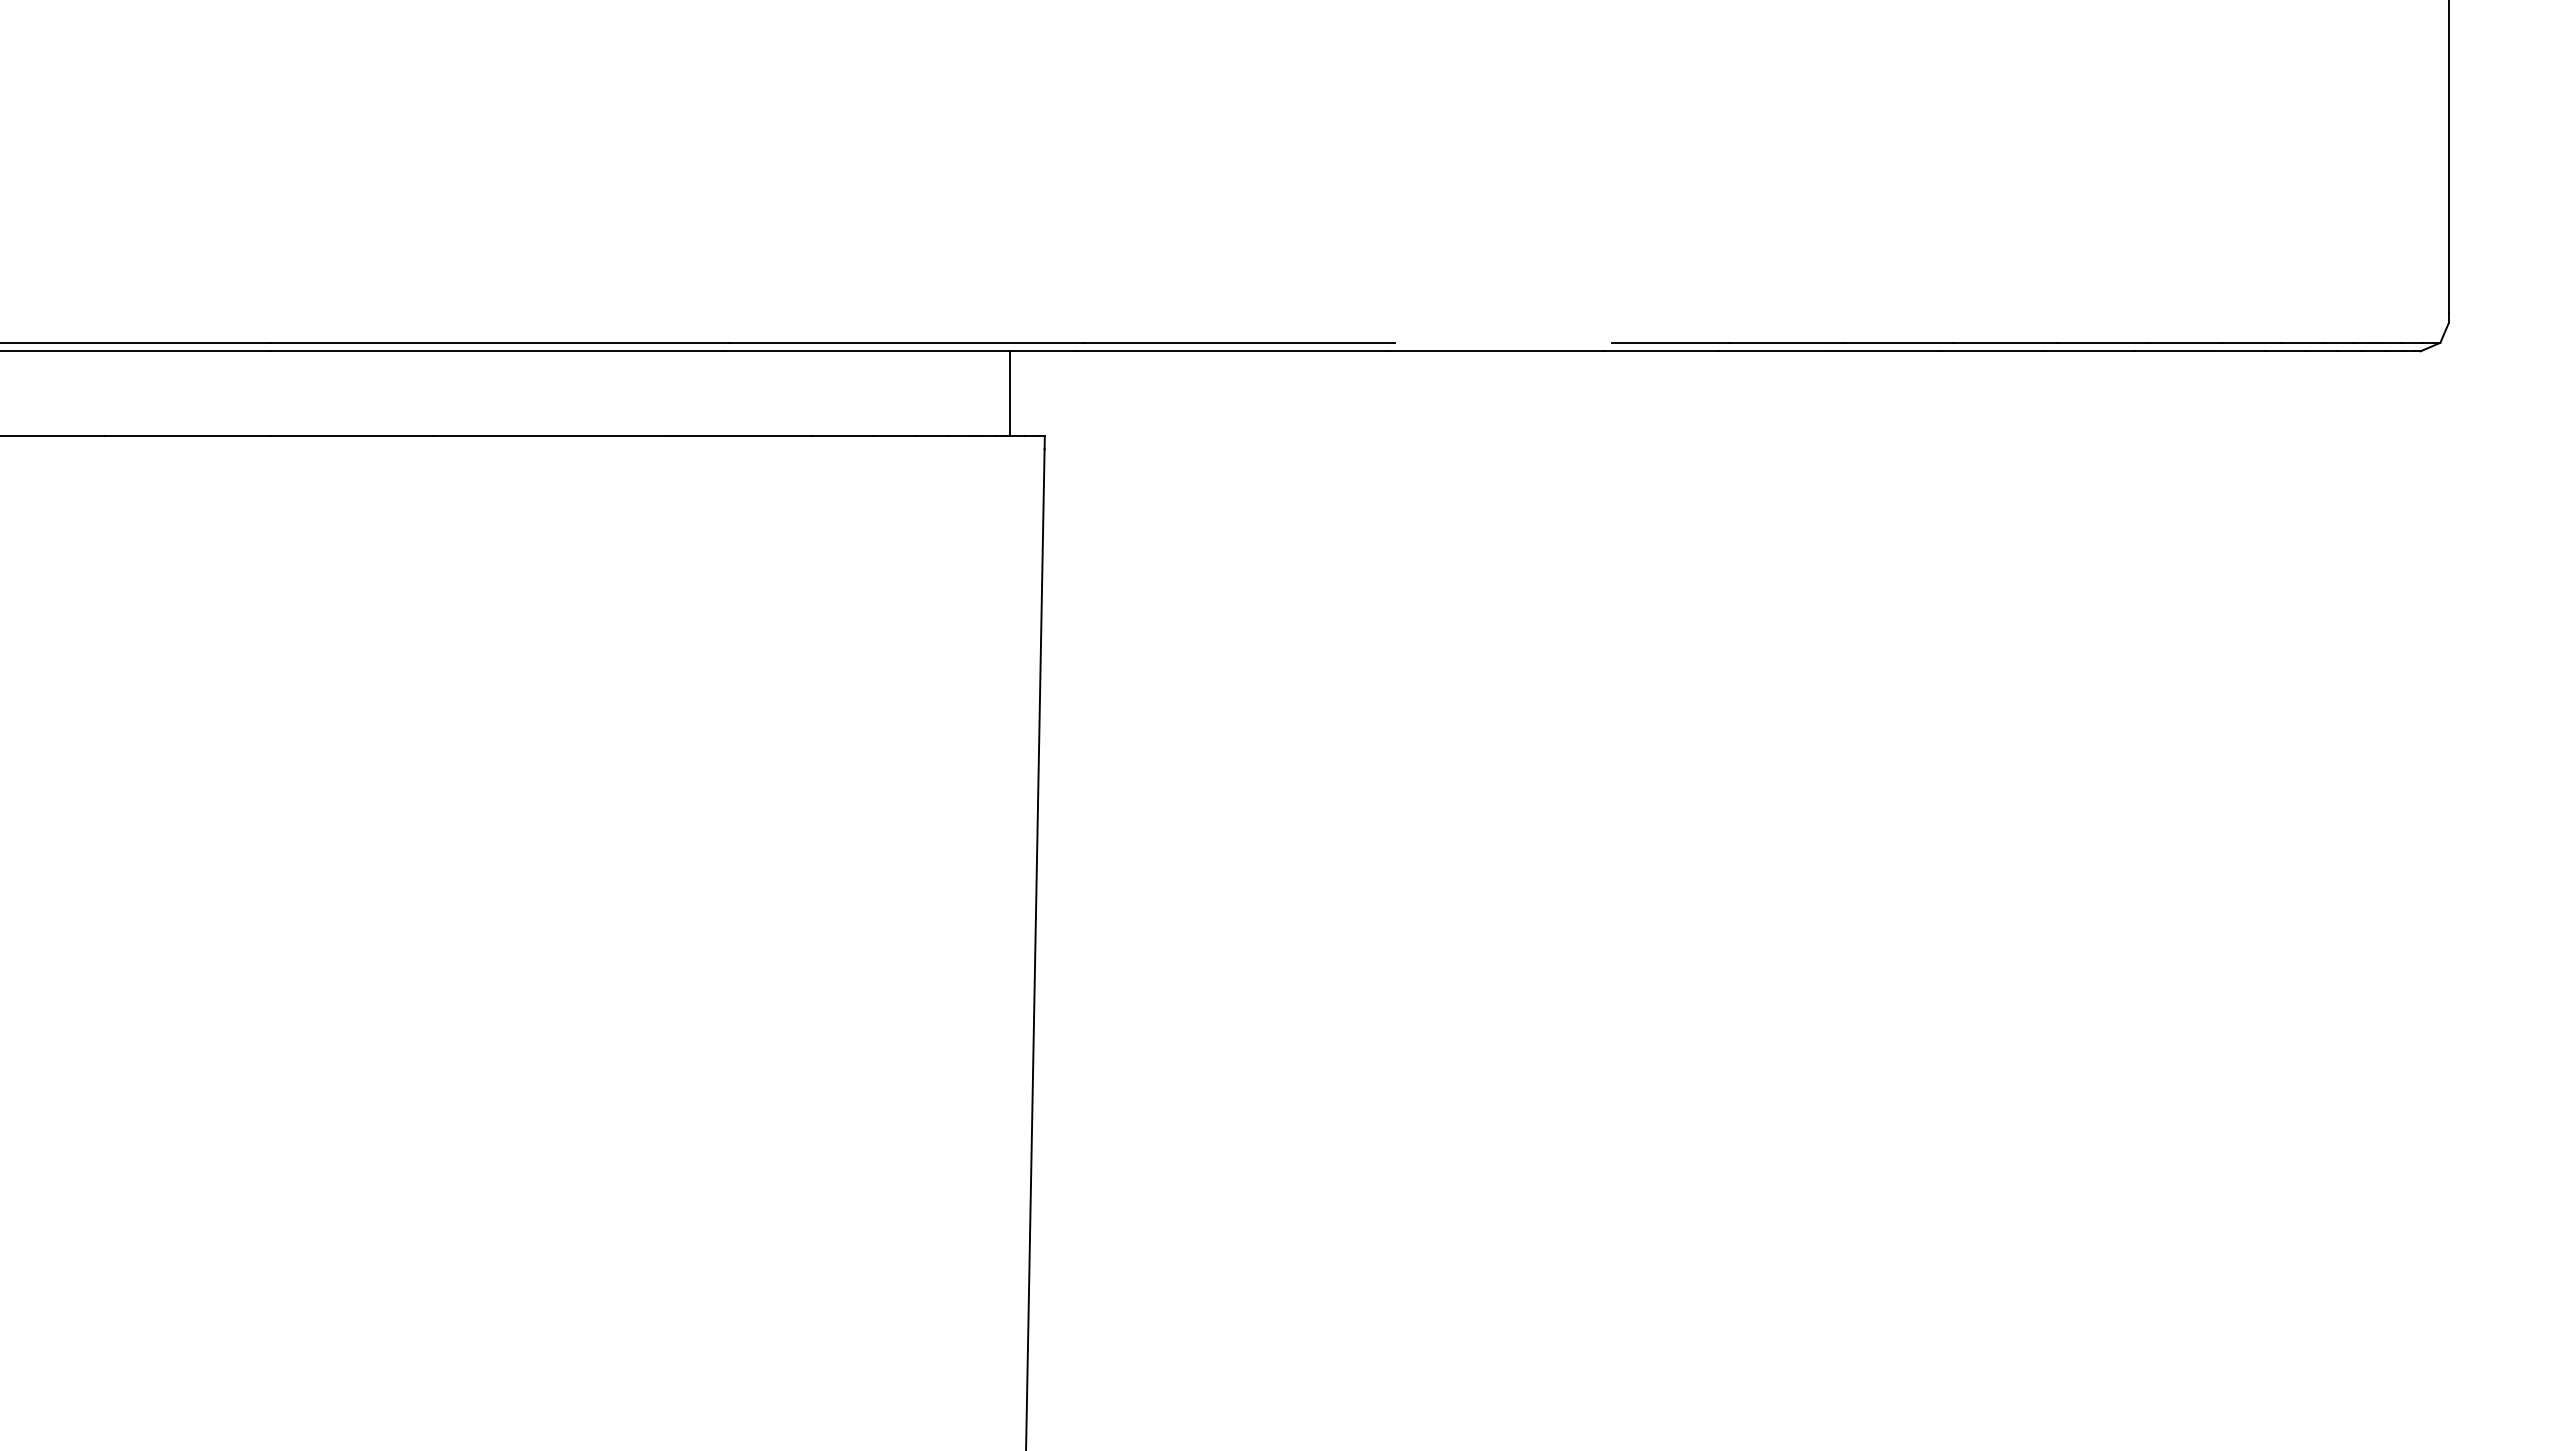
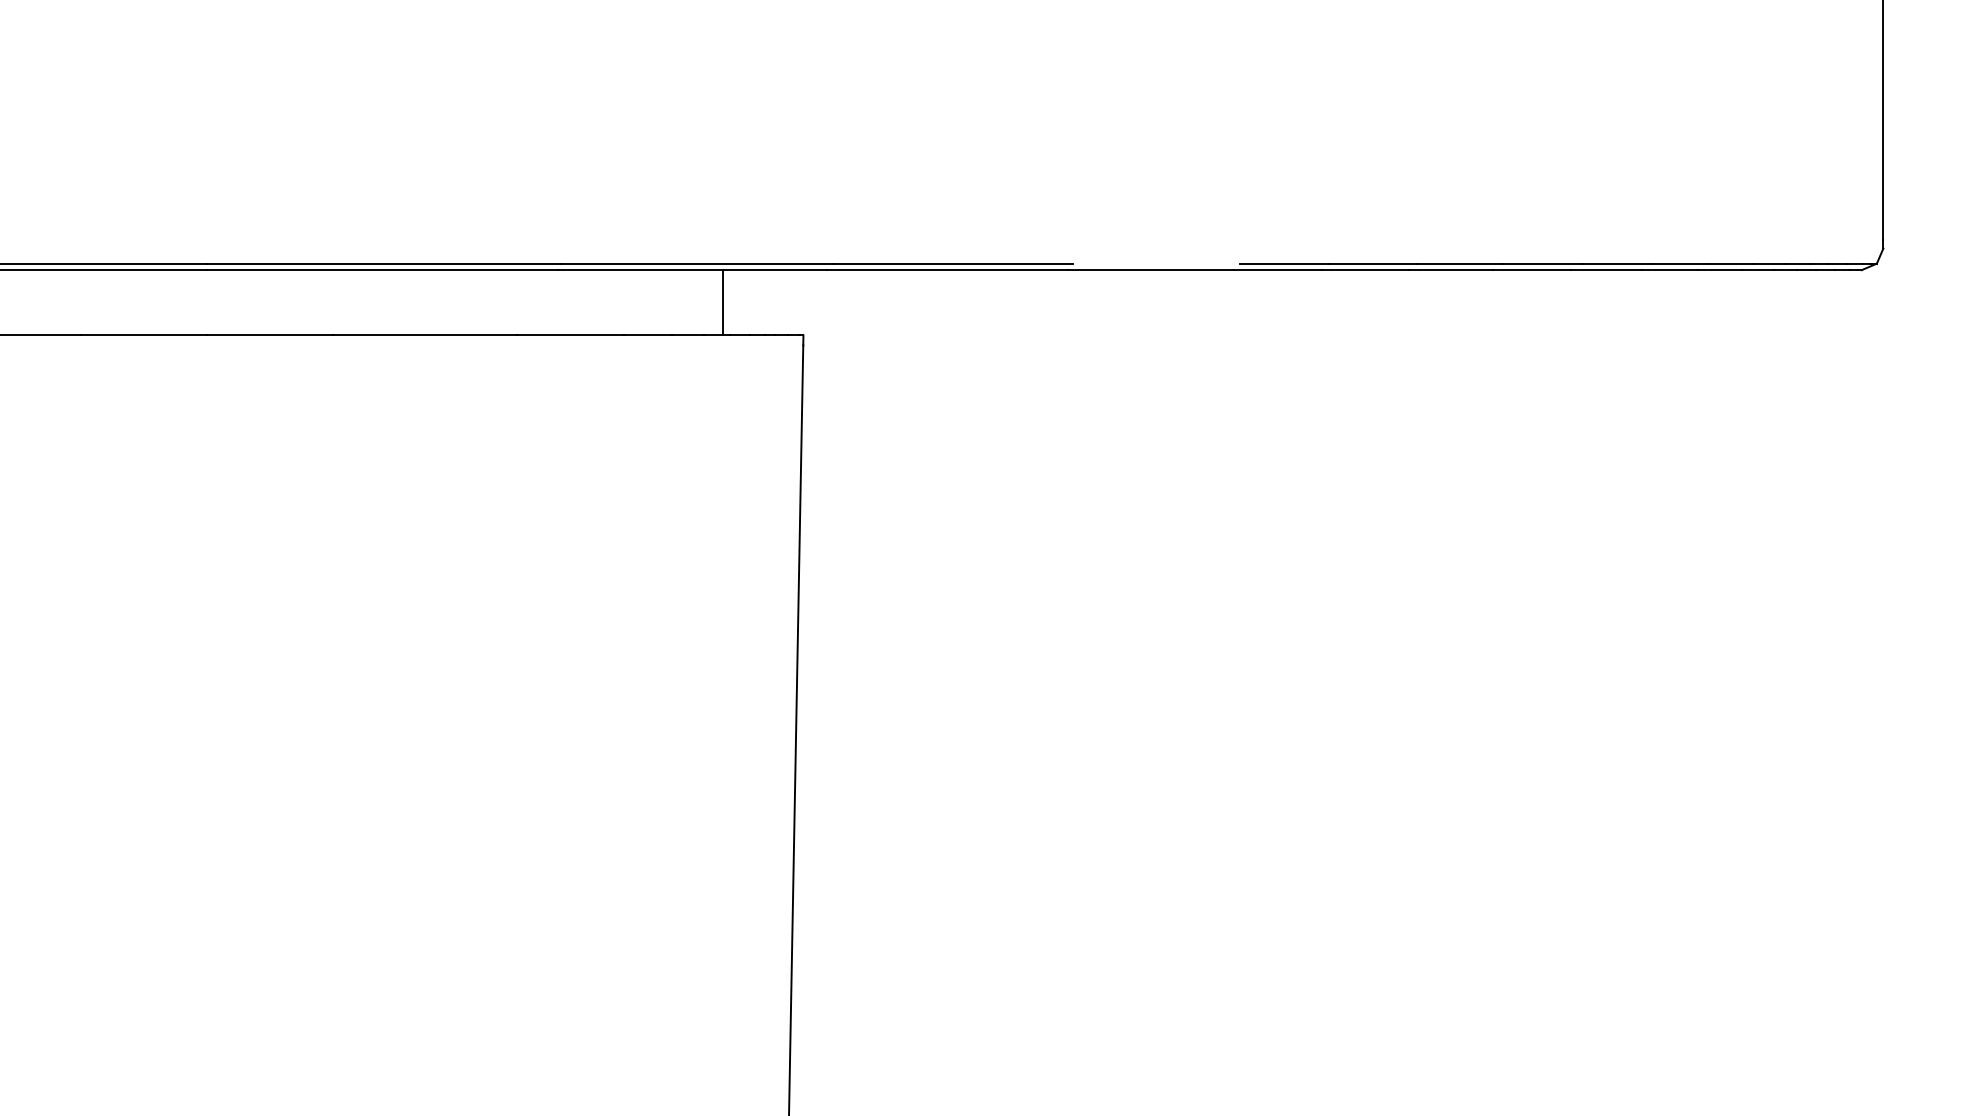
line: (1009, 393) -> (723, 302), moved

